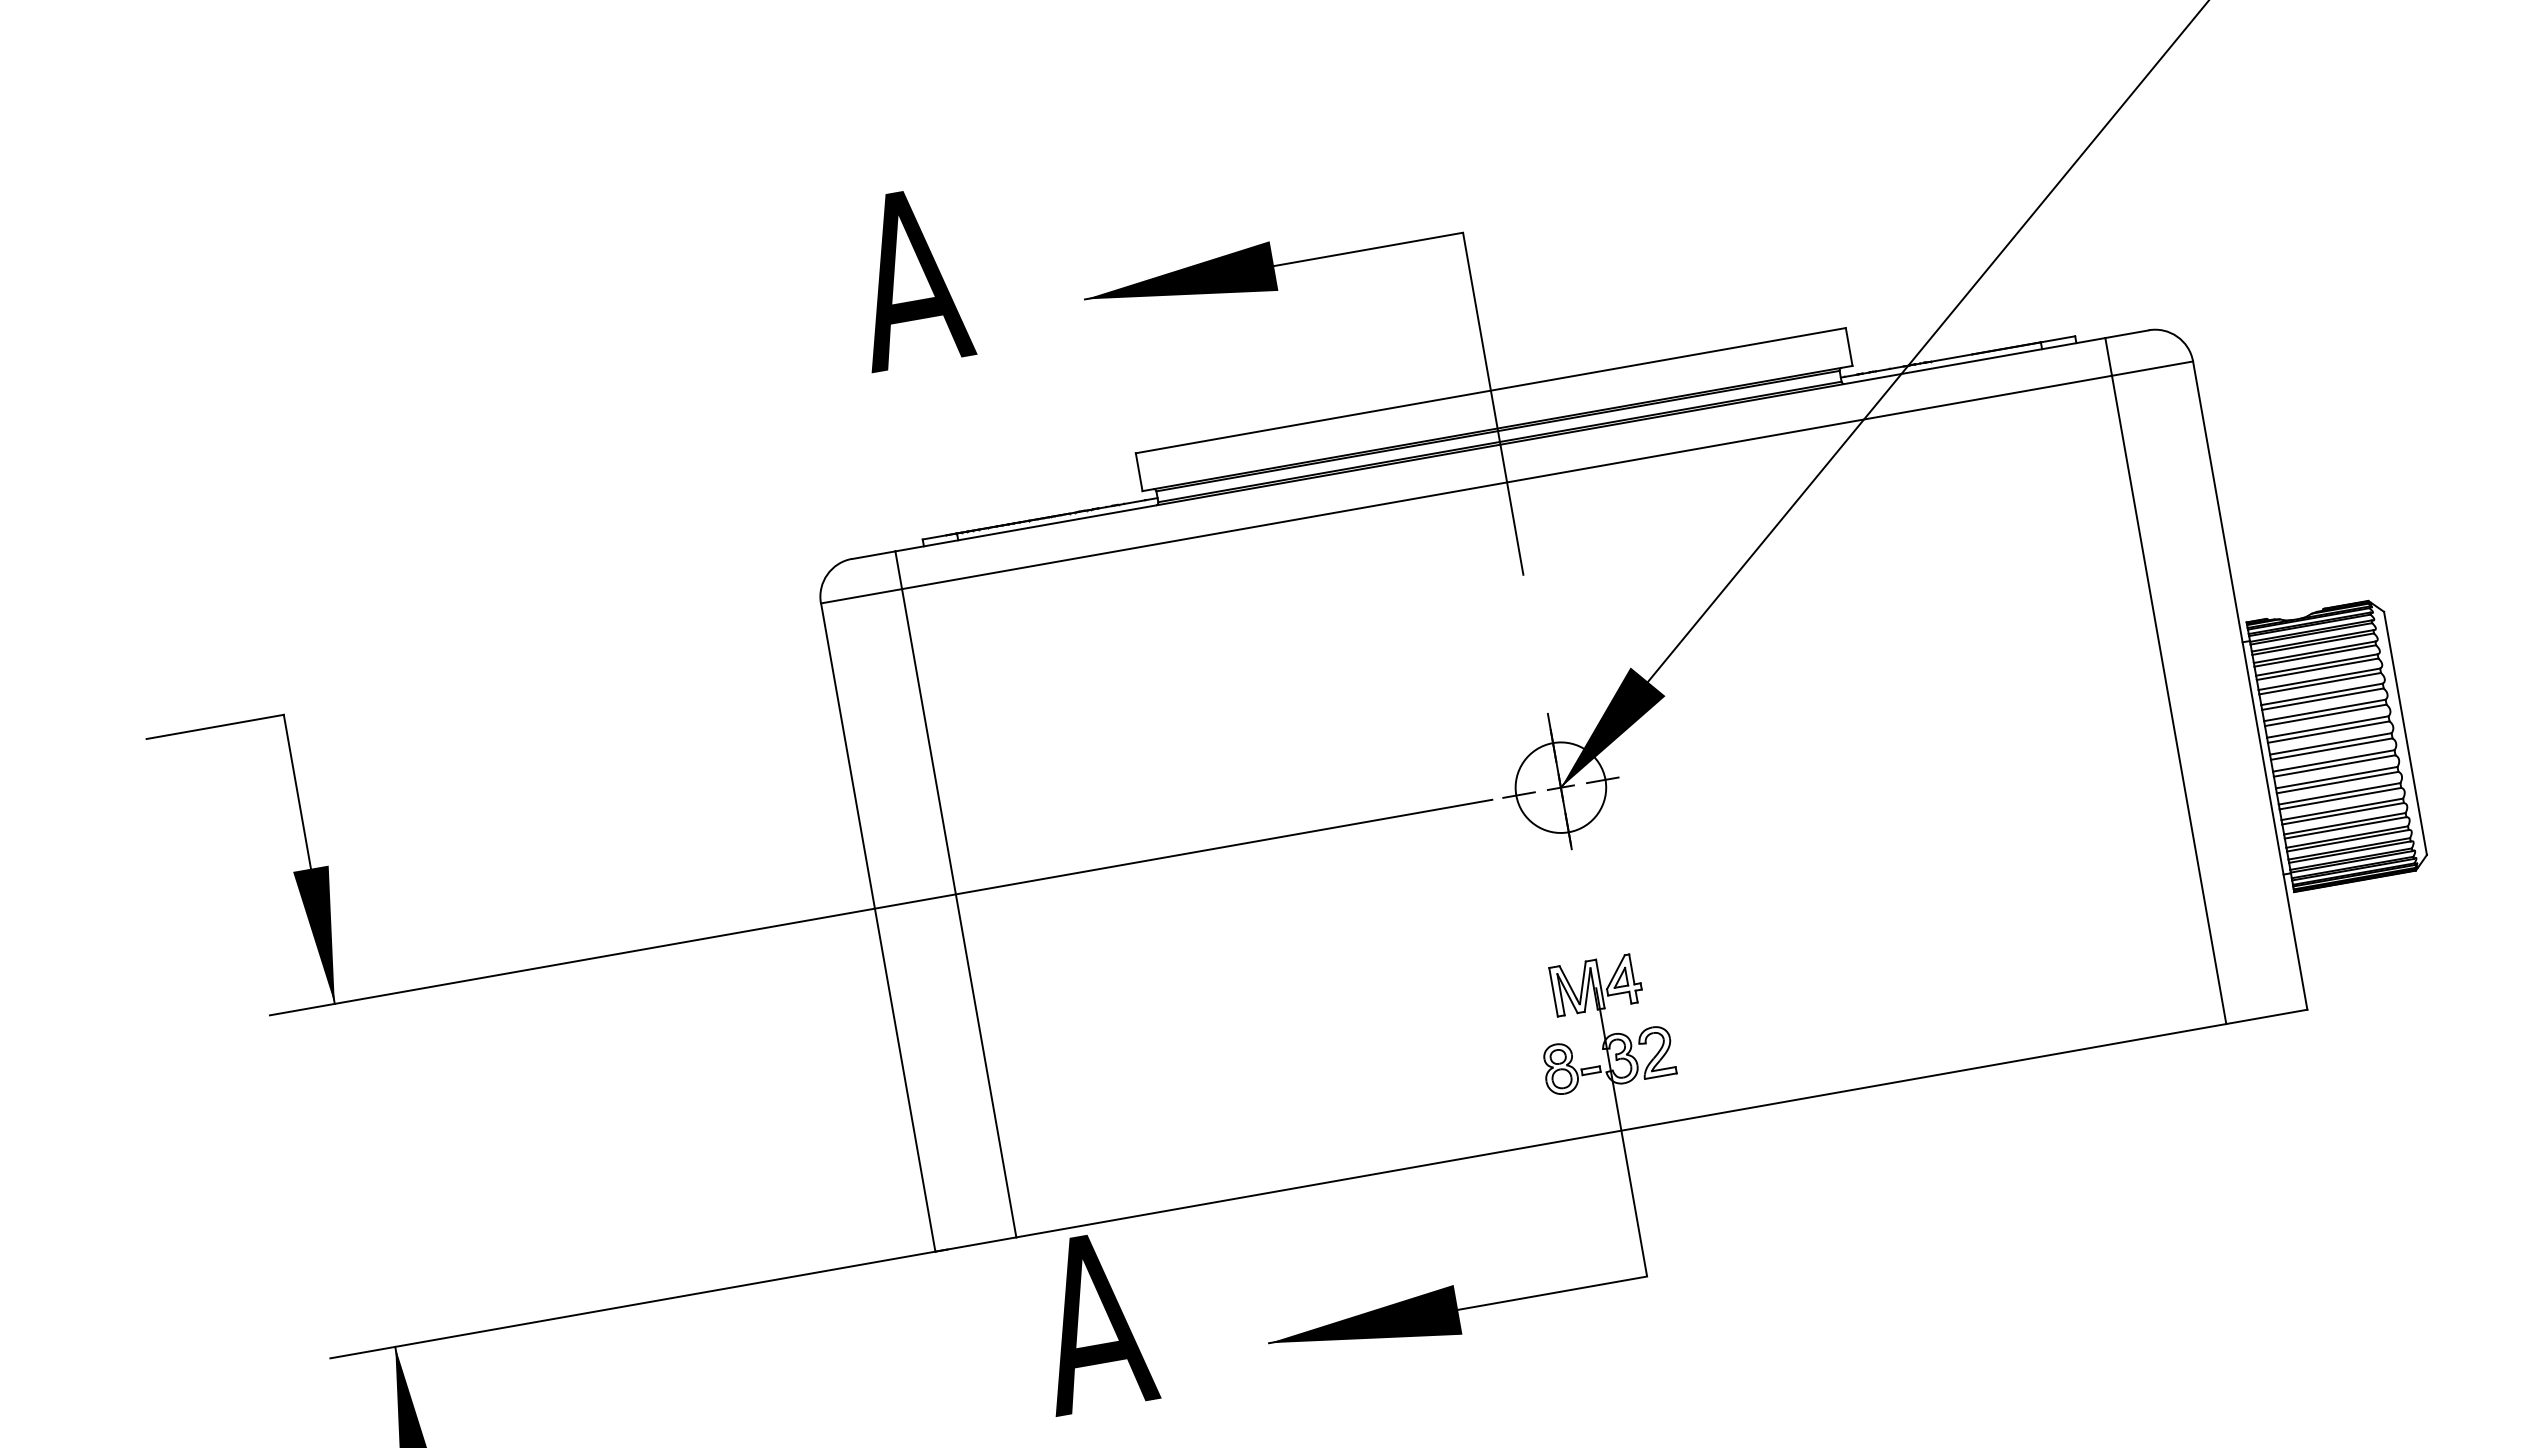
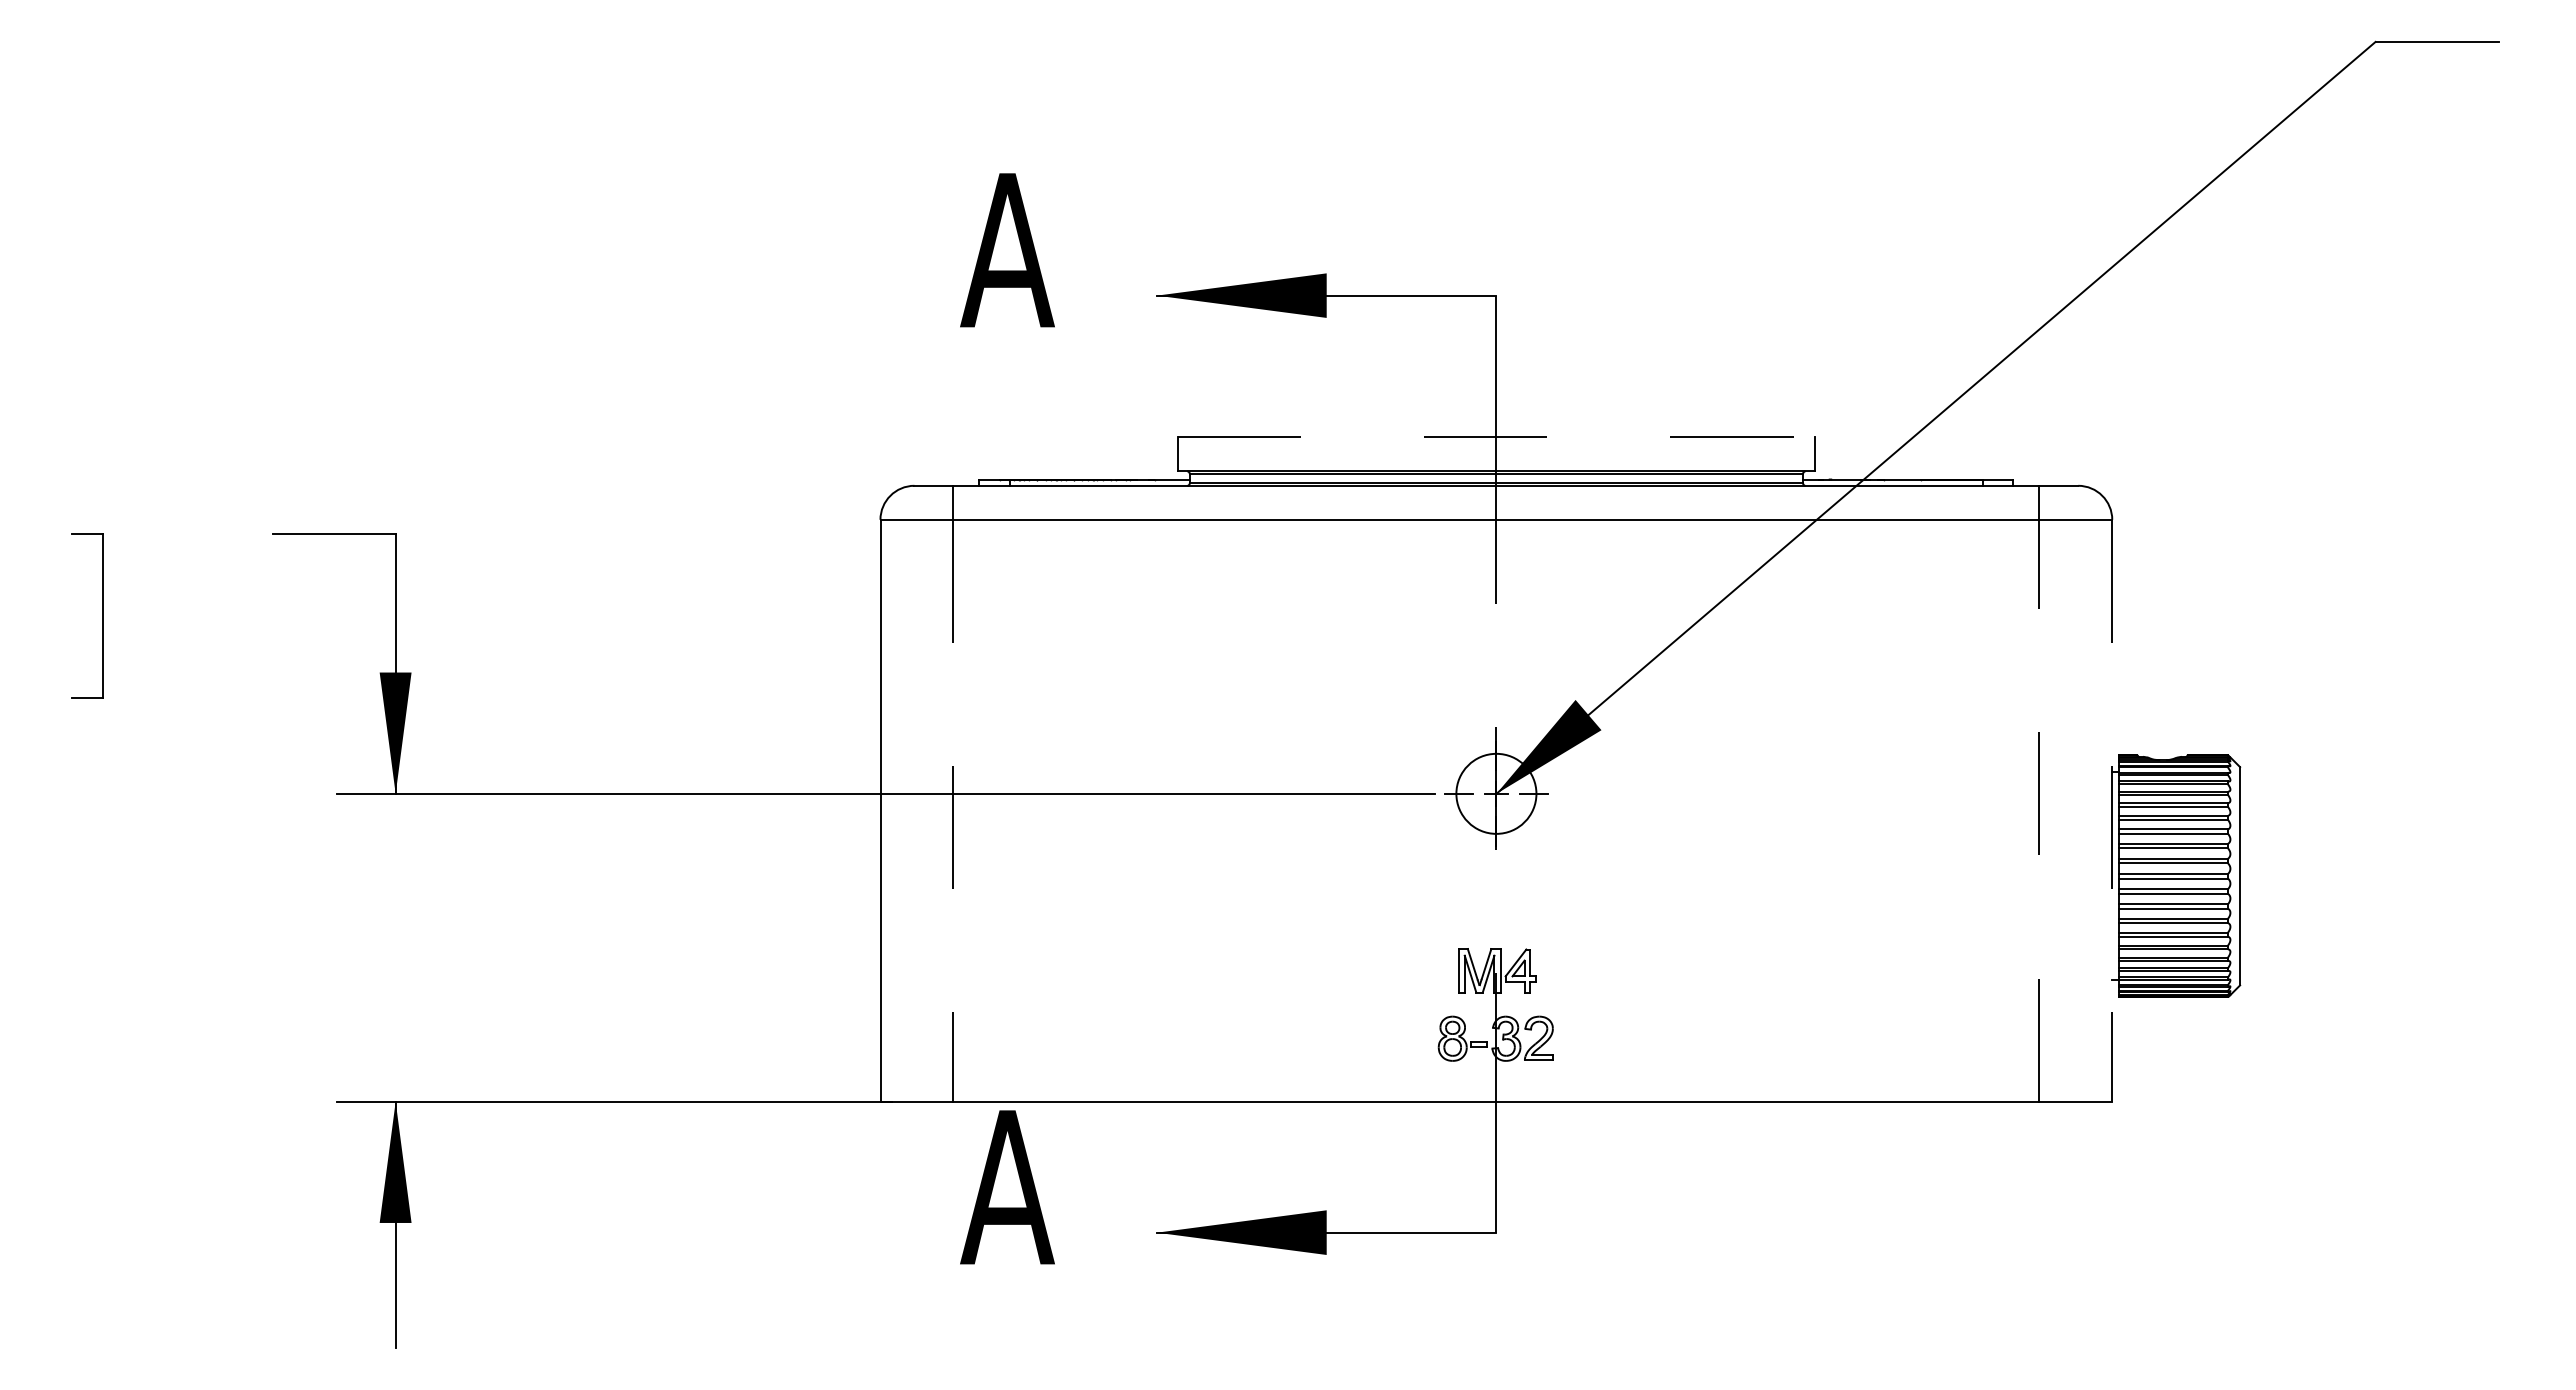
line: (1491, 390) -> (1496, 437), solid -> dashed
line: (2250, 685) -> (2112, 810), solid -> dashed
line: (2169, 699) -> (2039, 810), solid -> dashed
line: (959, 912) -> (953, 810), solid -> dashed

